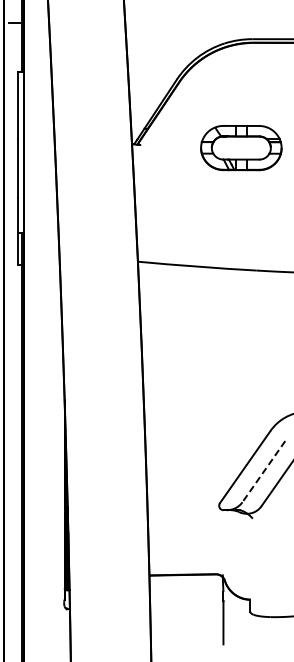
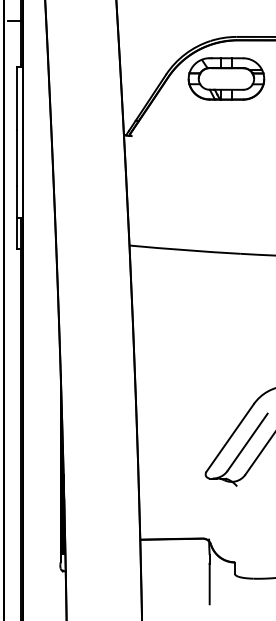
part: (241, 148) -> (226, 79), moved
line: (263, 472) -> (247, 443), dashed -> solid

